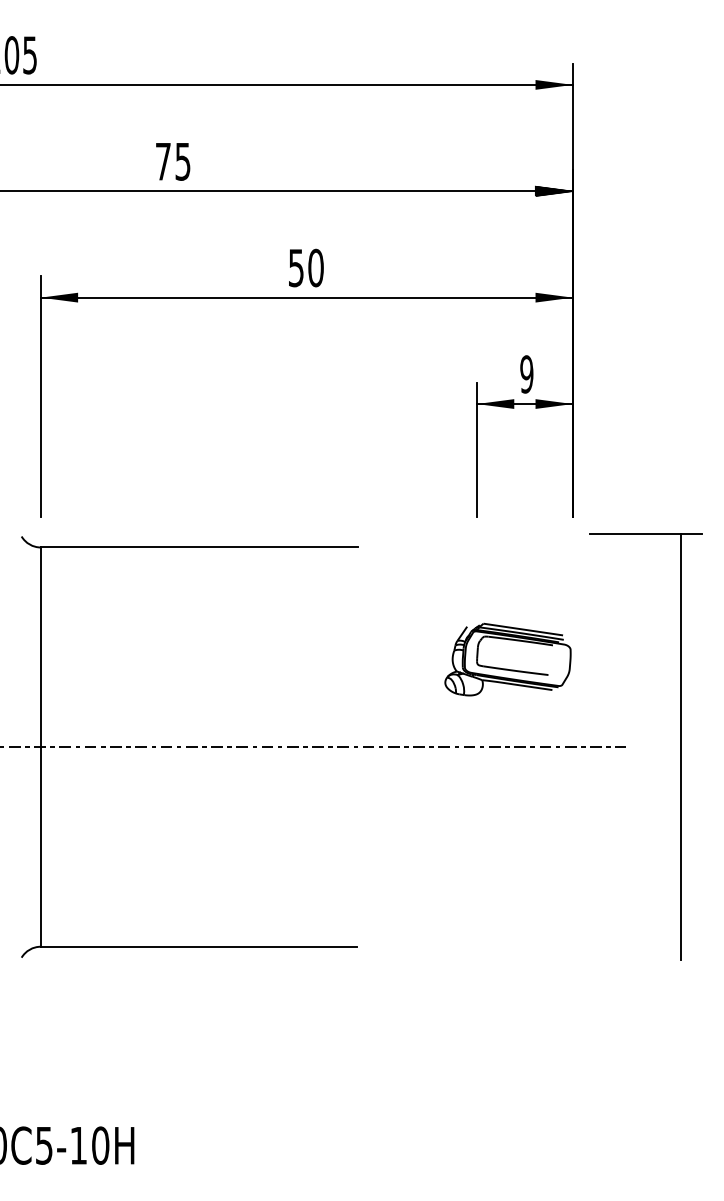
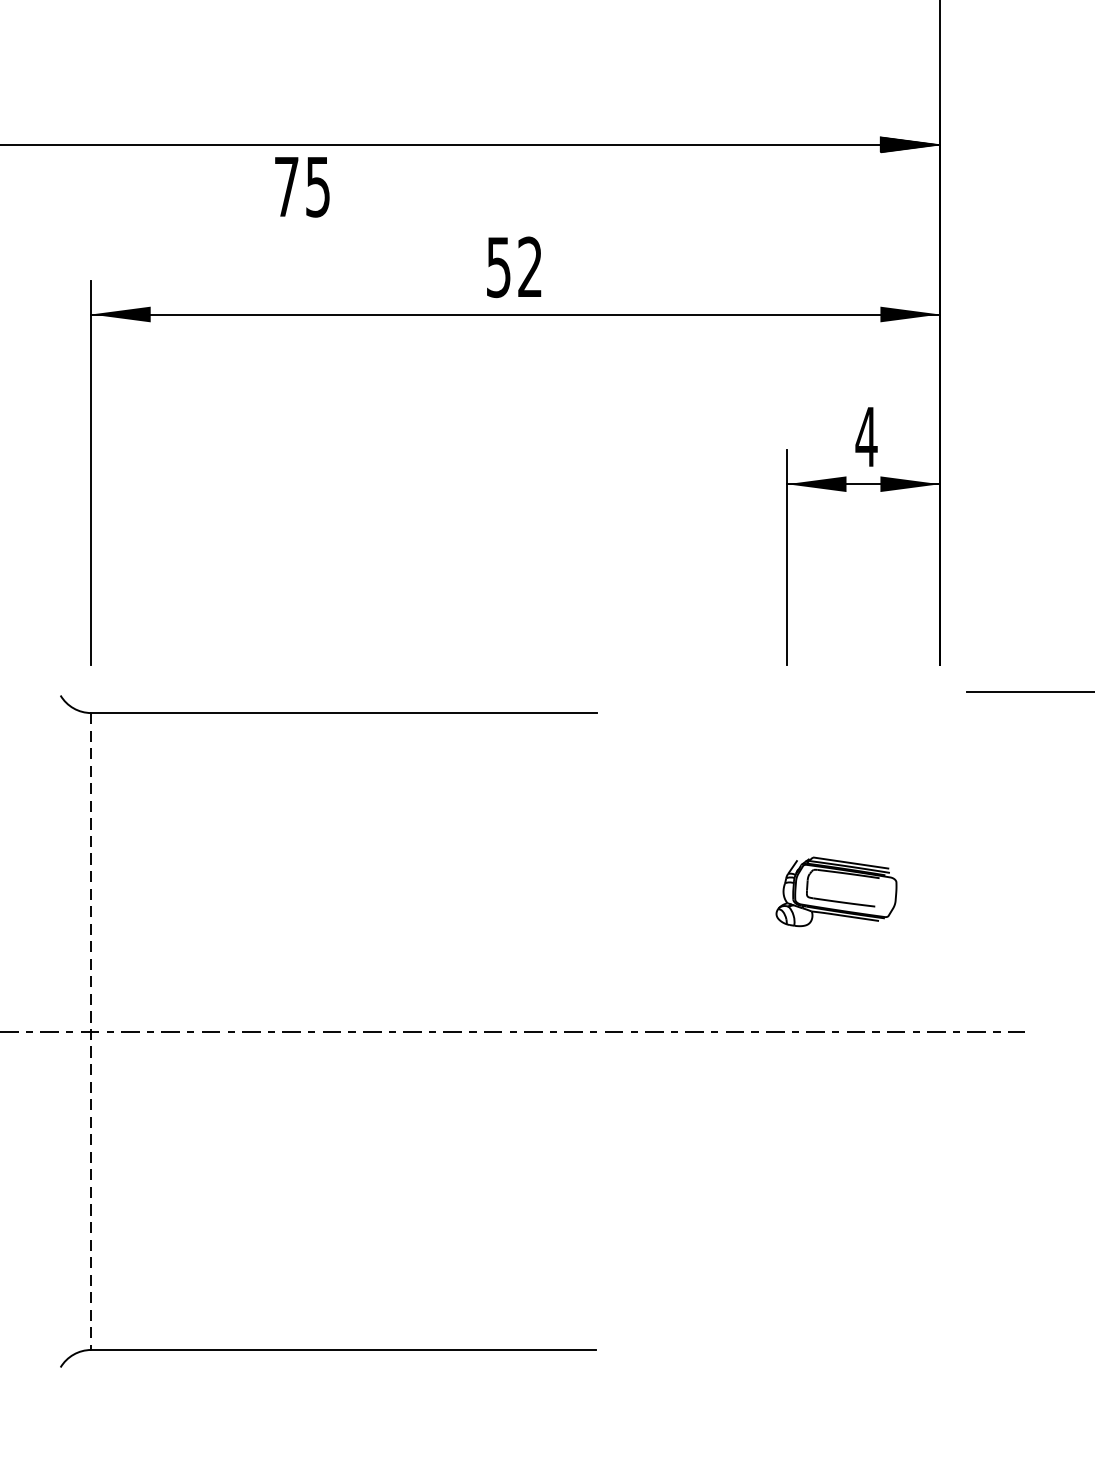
text: (173, 161) -> (302, 186), moved
text: (315, 267) -> (529, 266), 50 -> 52
text: (526, 374) -> (866, 437), 9 -> 4
part: (507, 659) -> (835, 891), size x0.6
line: (40, 747) -> (90, 1032), solid -> dashed

